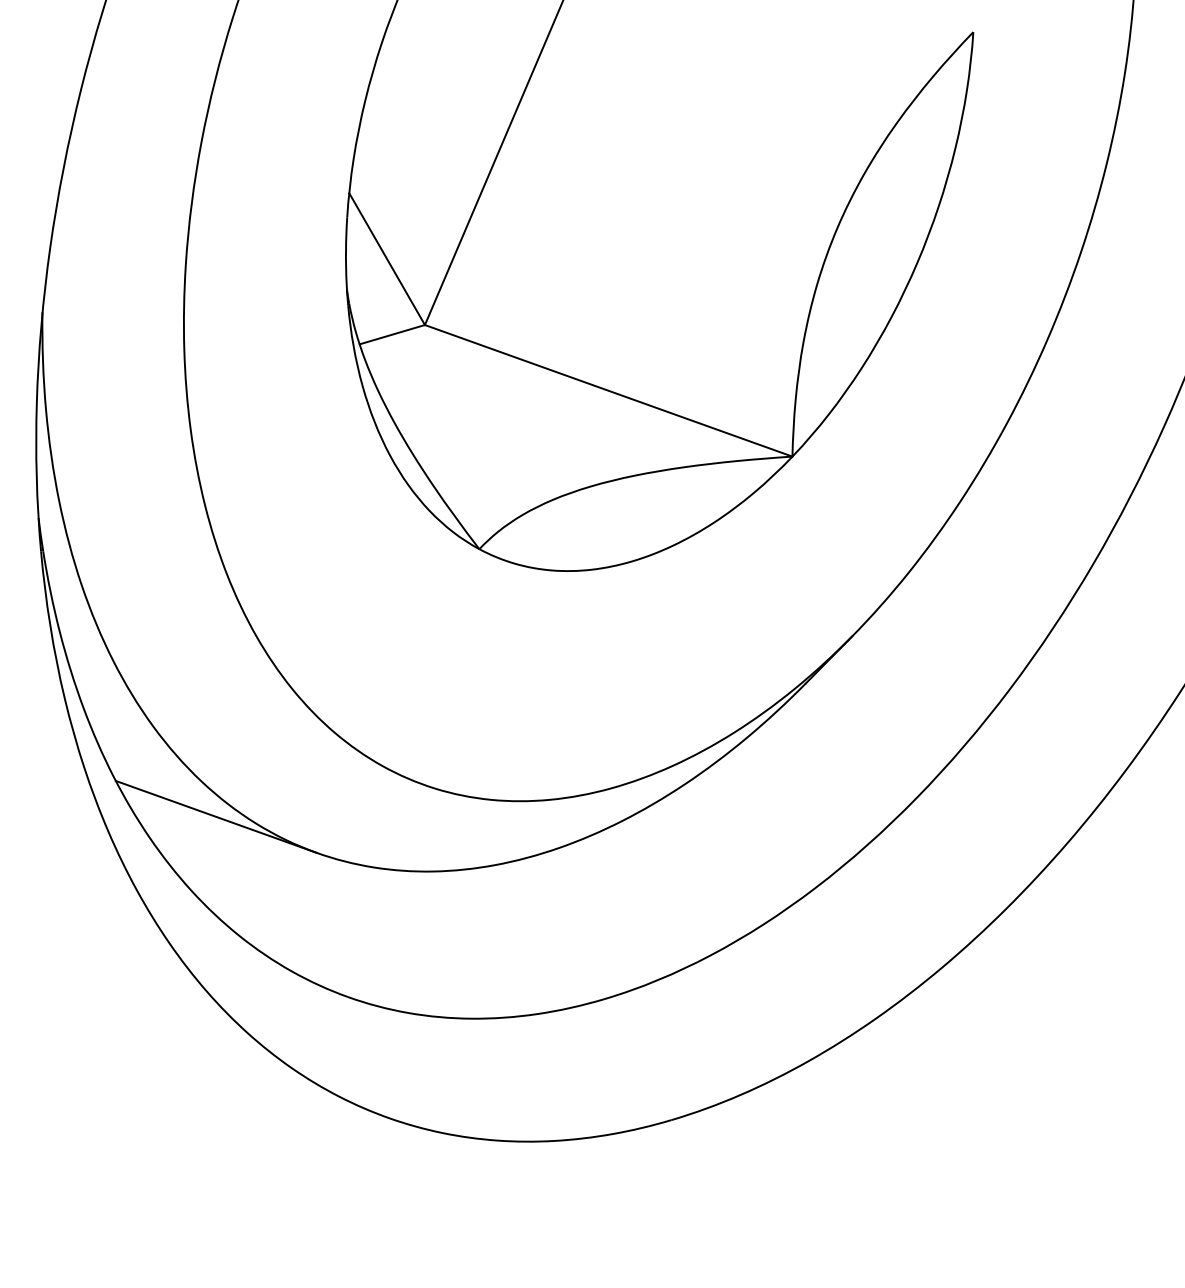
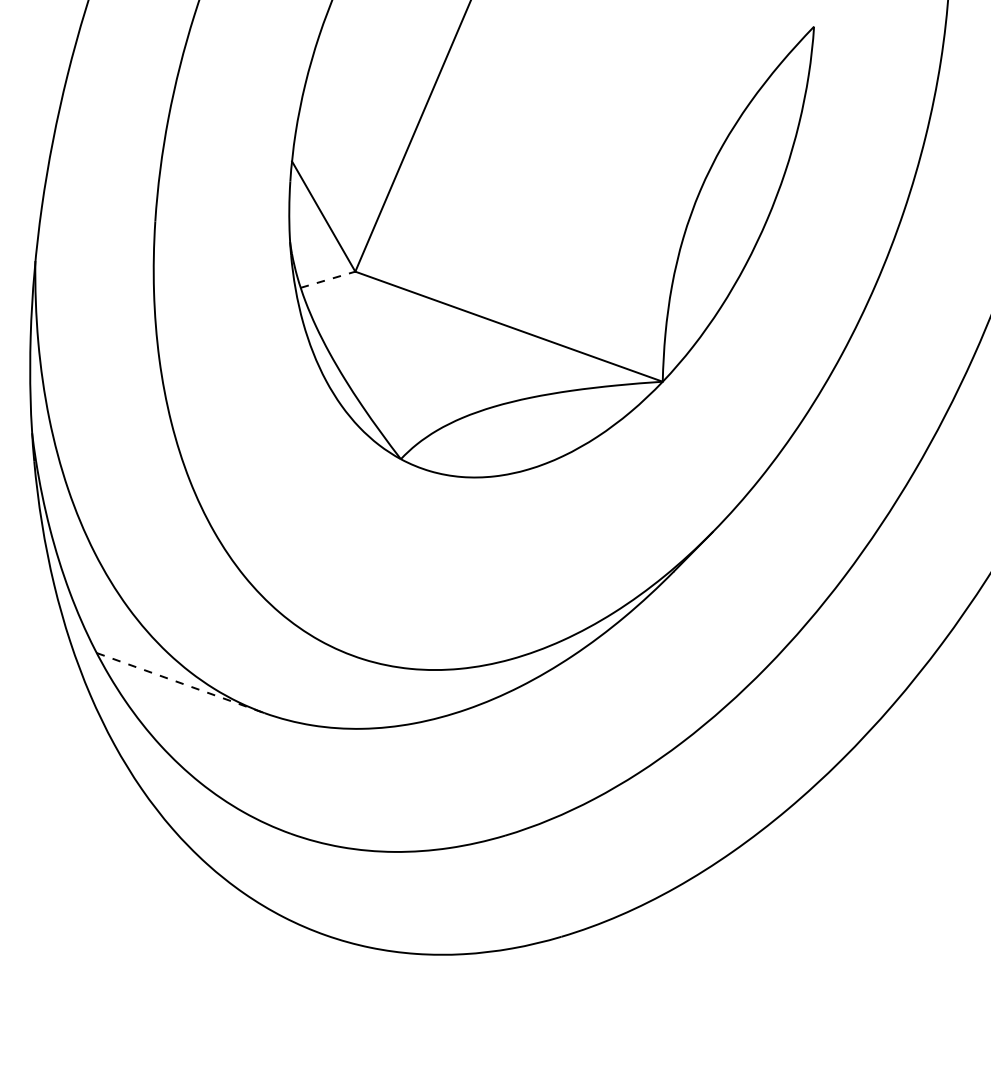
line: (392, 334) -> (328, 279), solid -> dashed
line: (216, 816) -> (180, 682), solid -> dashed

